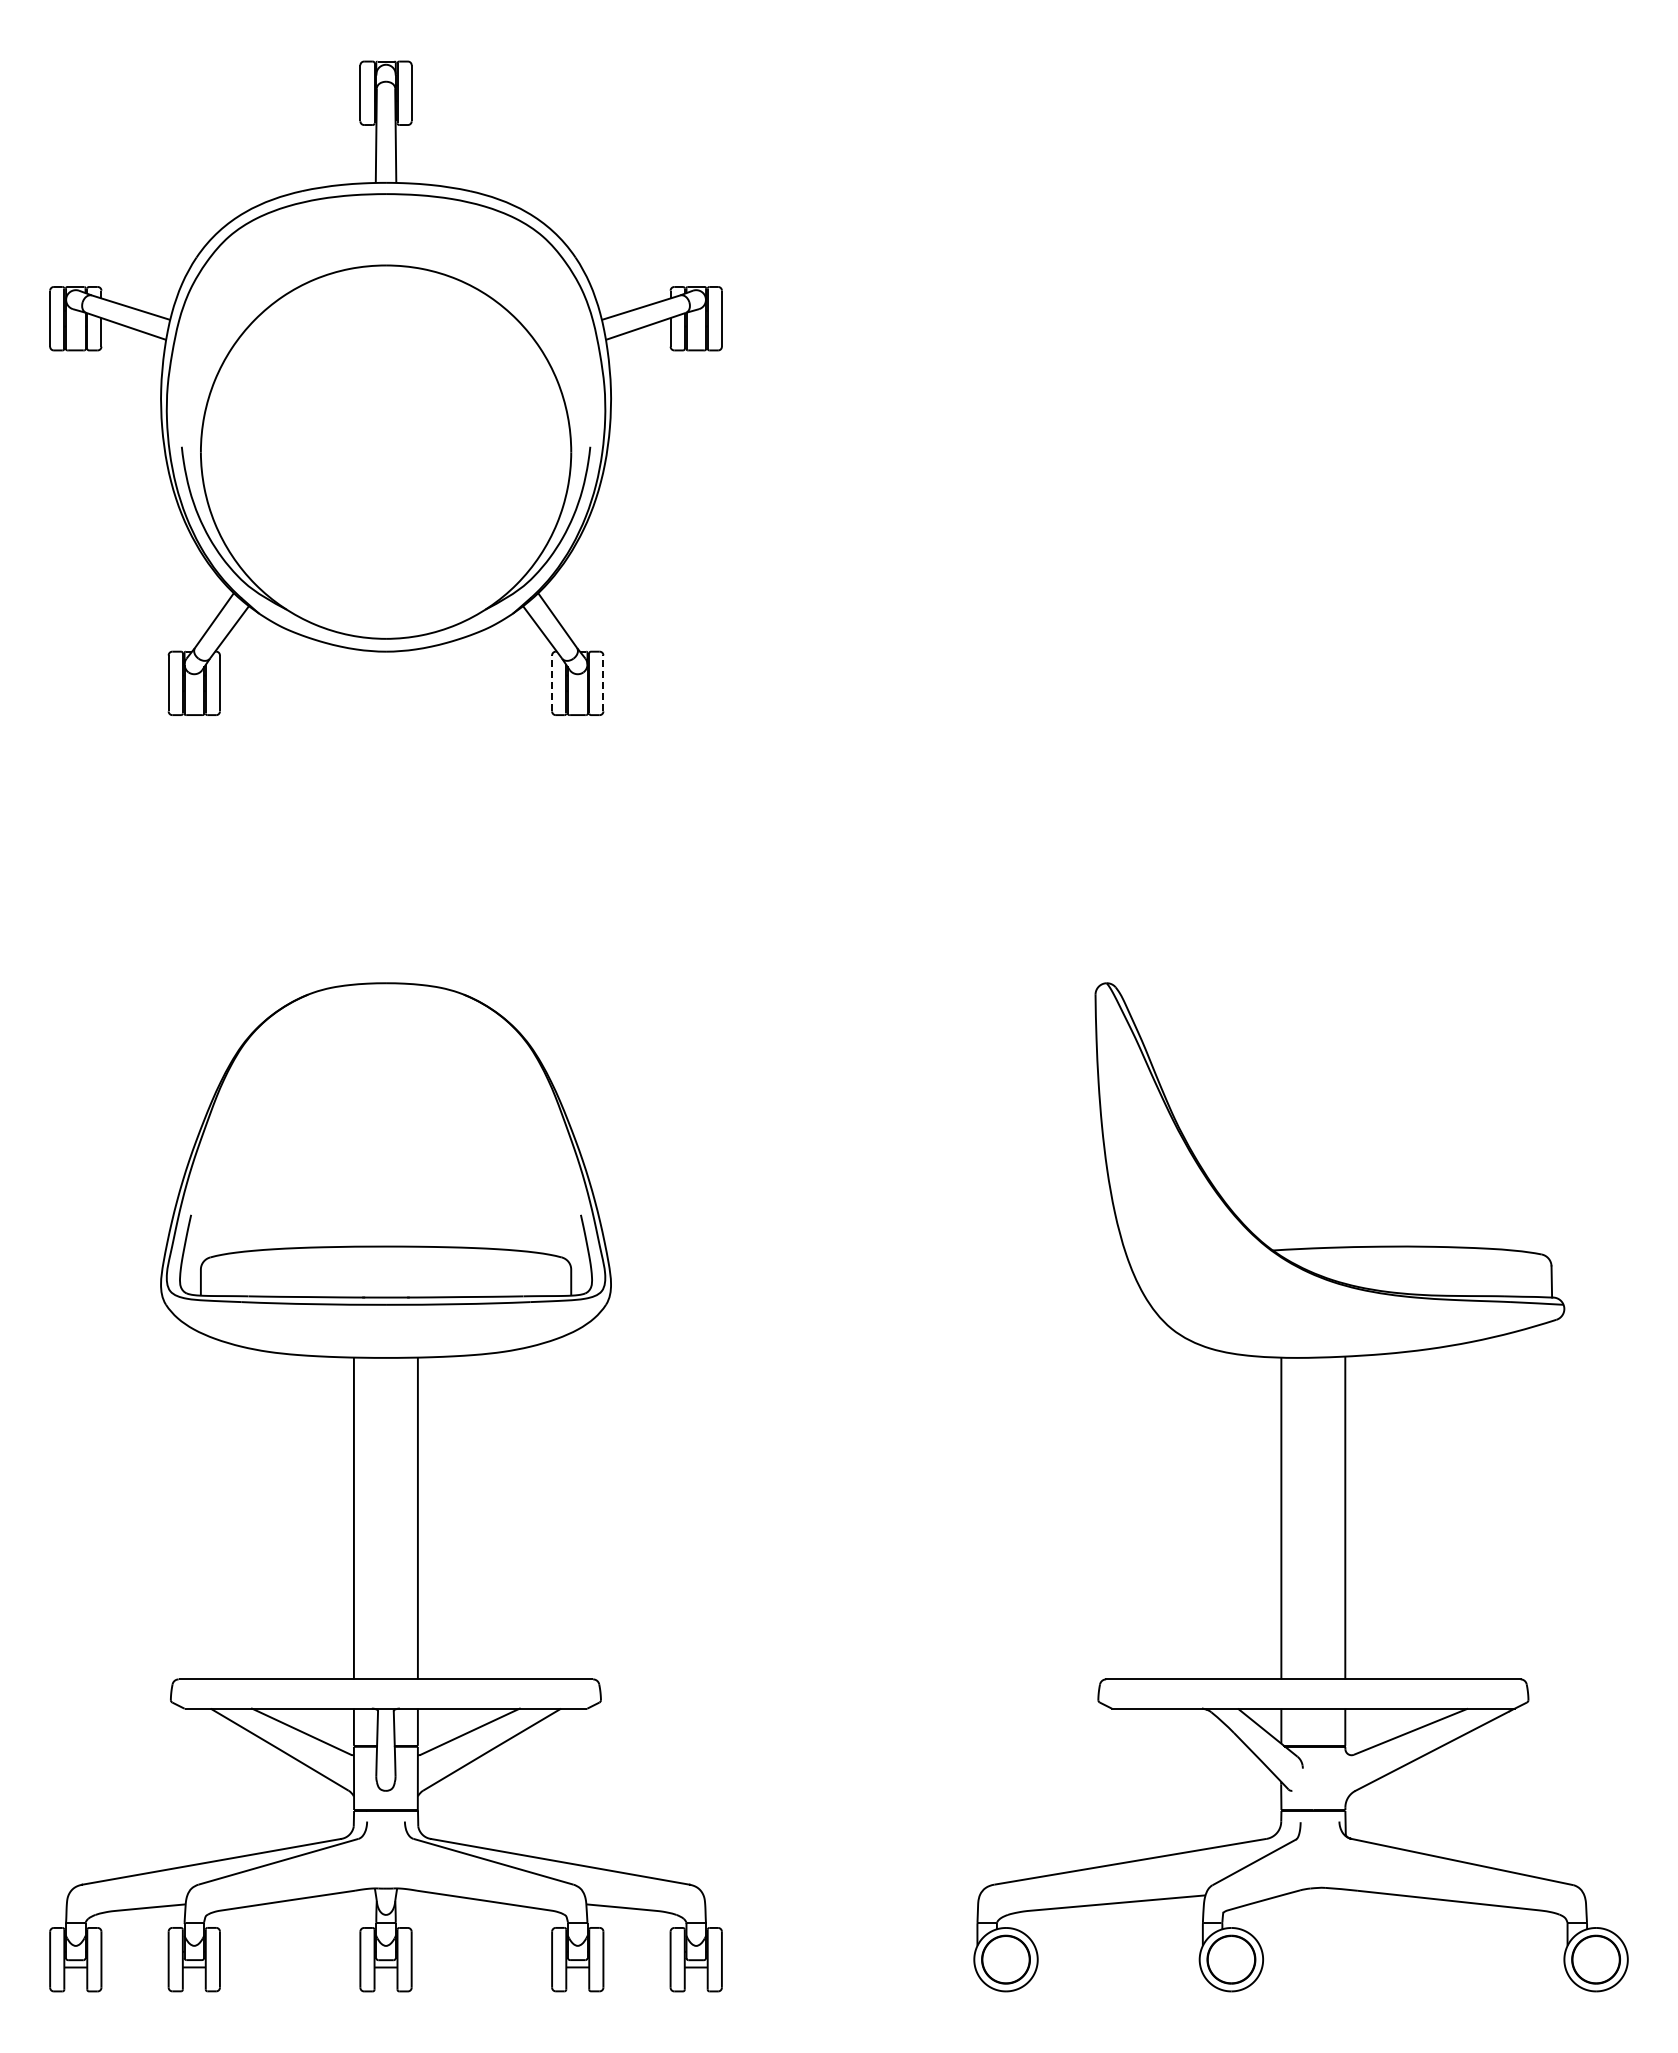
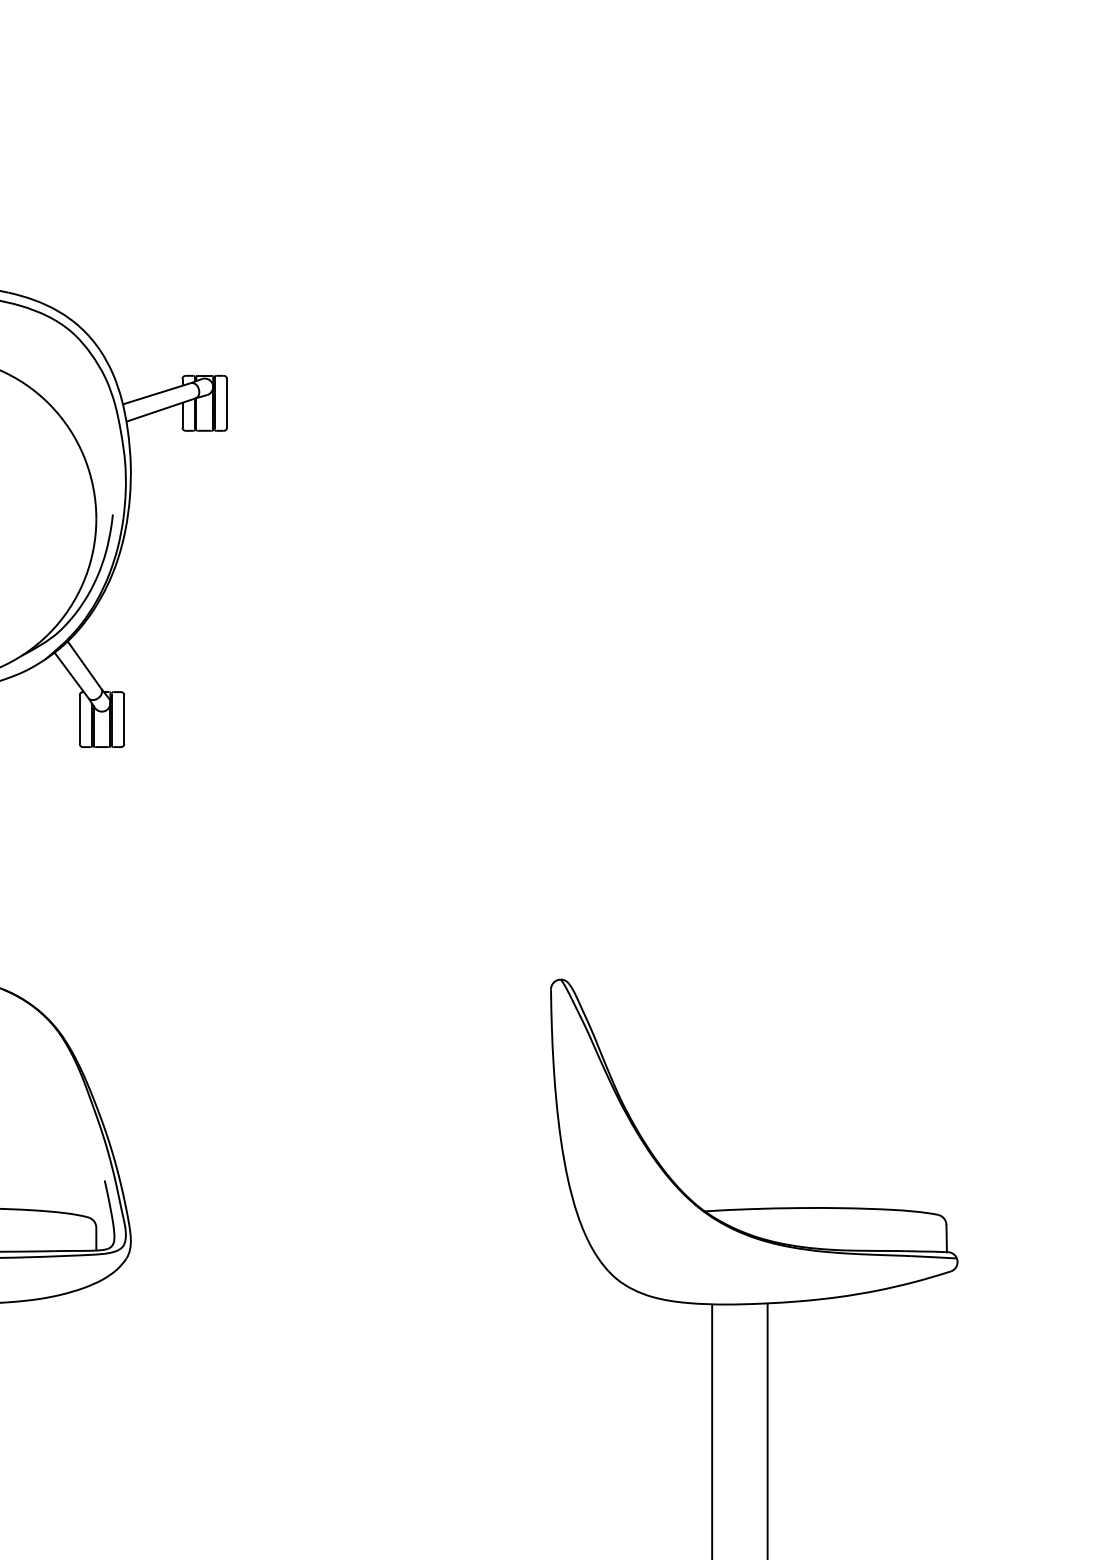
line: (552, 682) -> (80, 718), dashed -> solid
line: (603, 682) -> (124, 718), dashed -> solid

